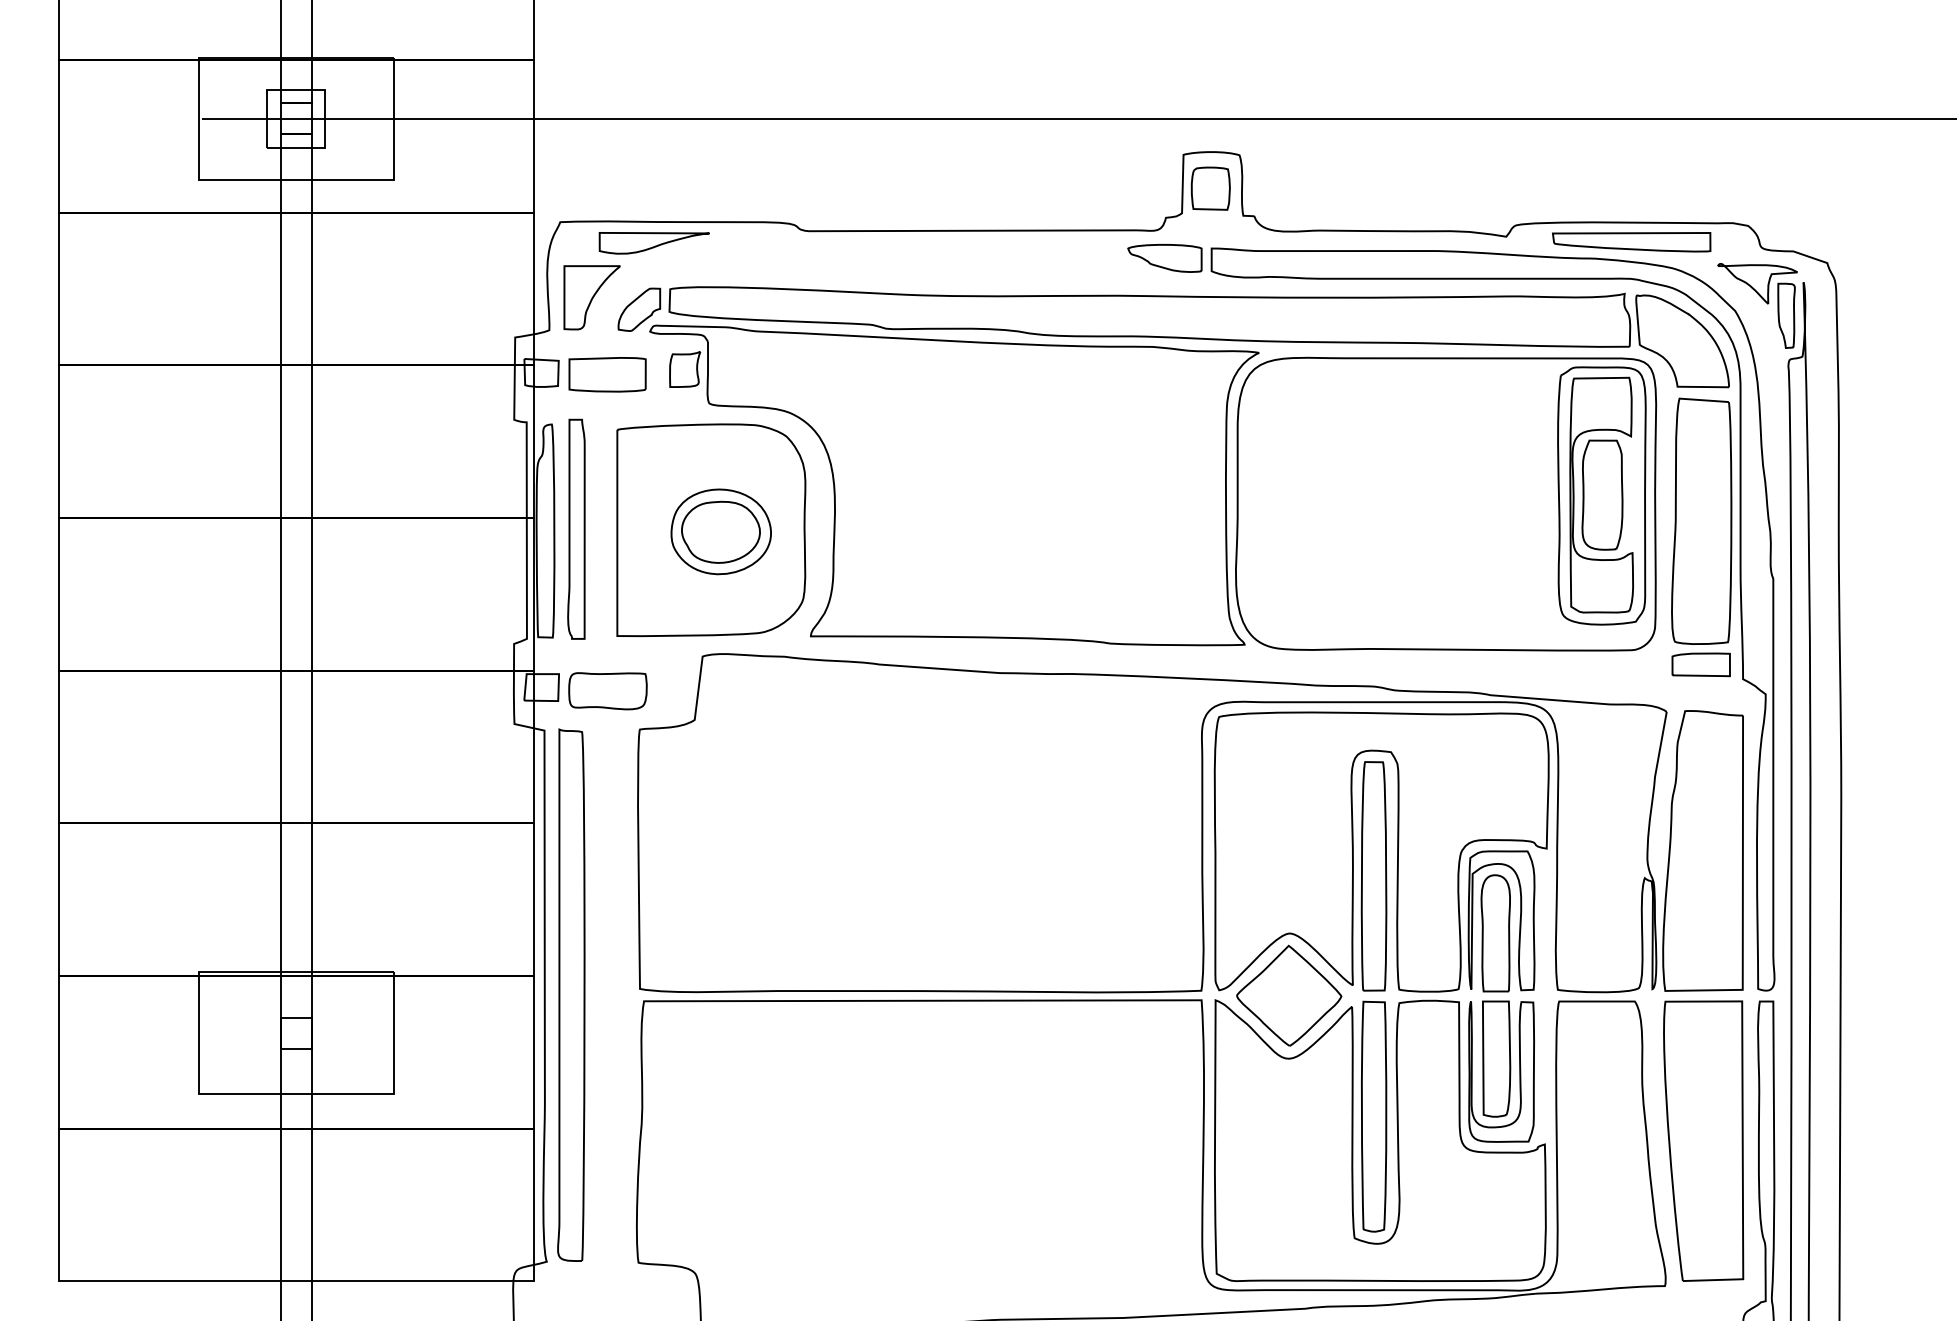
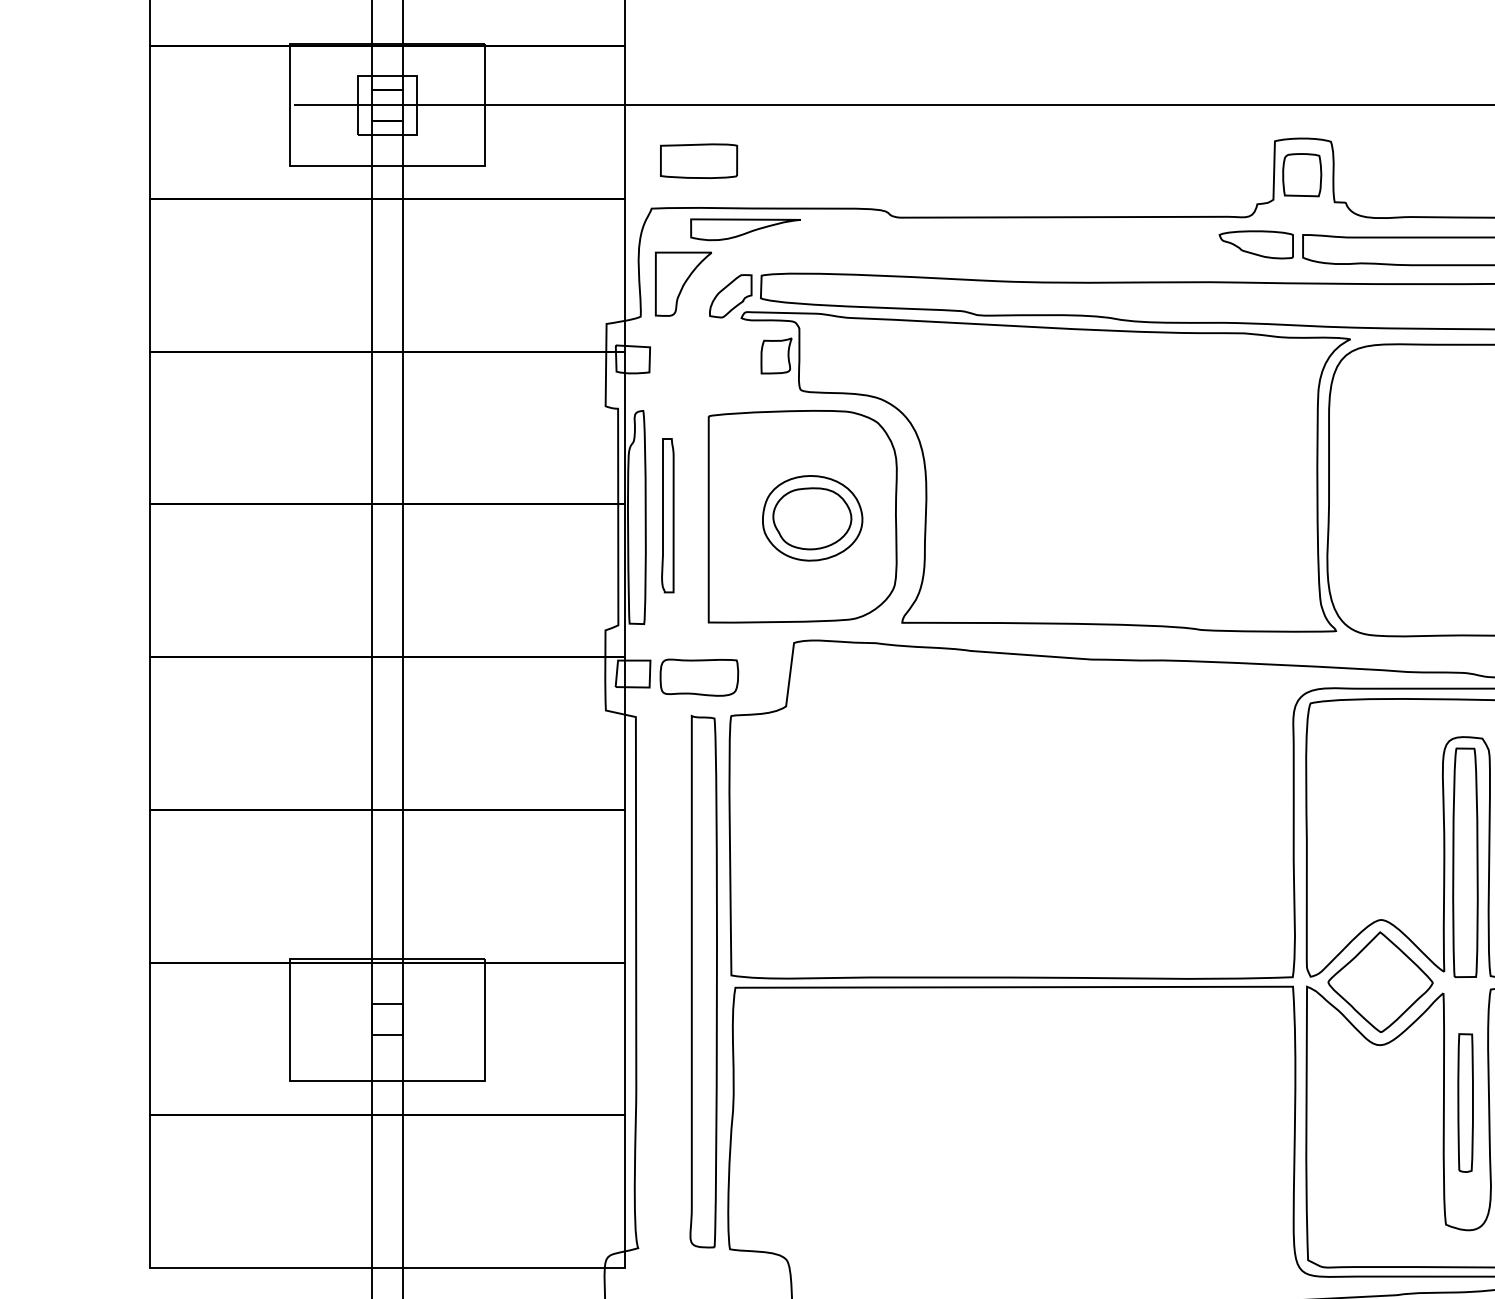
part: (607, 374) -> (698, 160), moved
part: (576, 528) -> (667, 514), size x0.7
part: (571, 994) -> (703, 980), moved
part: (1374, 1116) -> (1465, 1102), size x0.6

